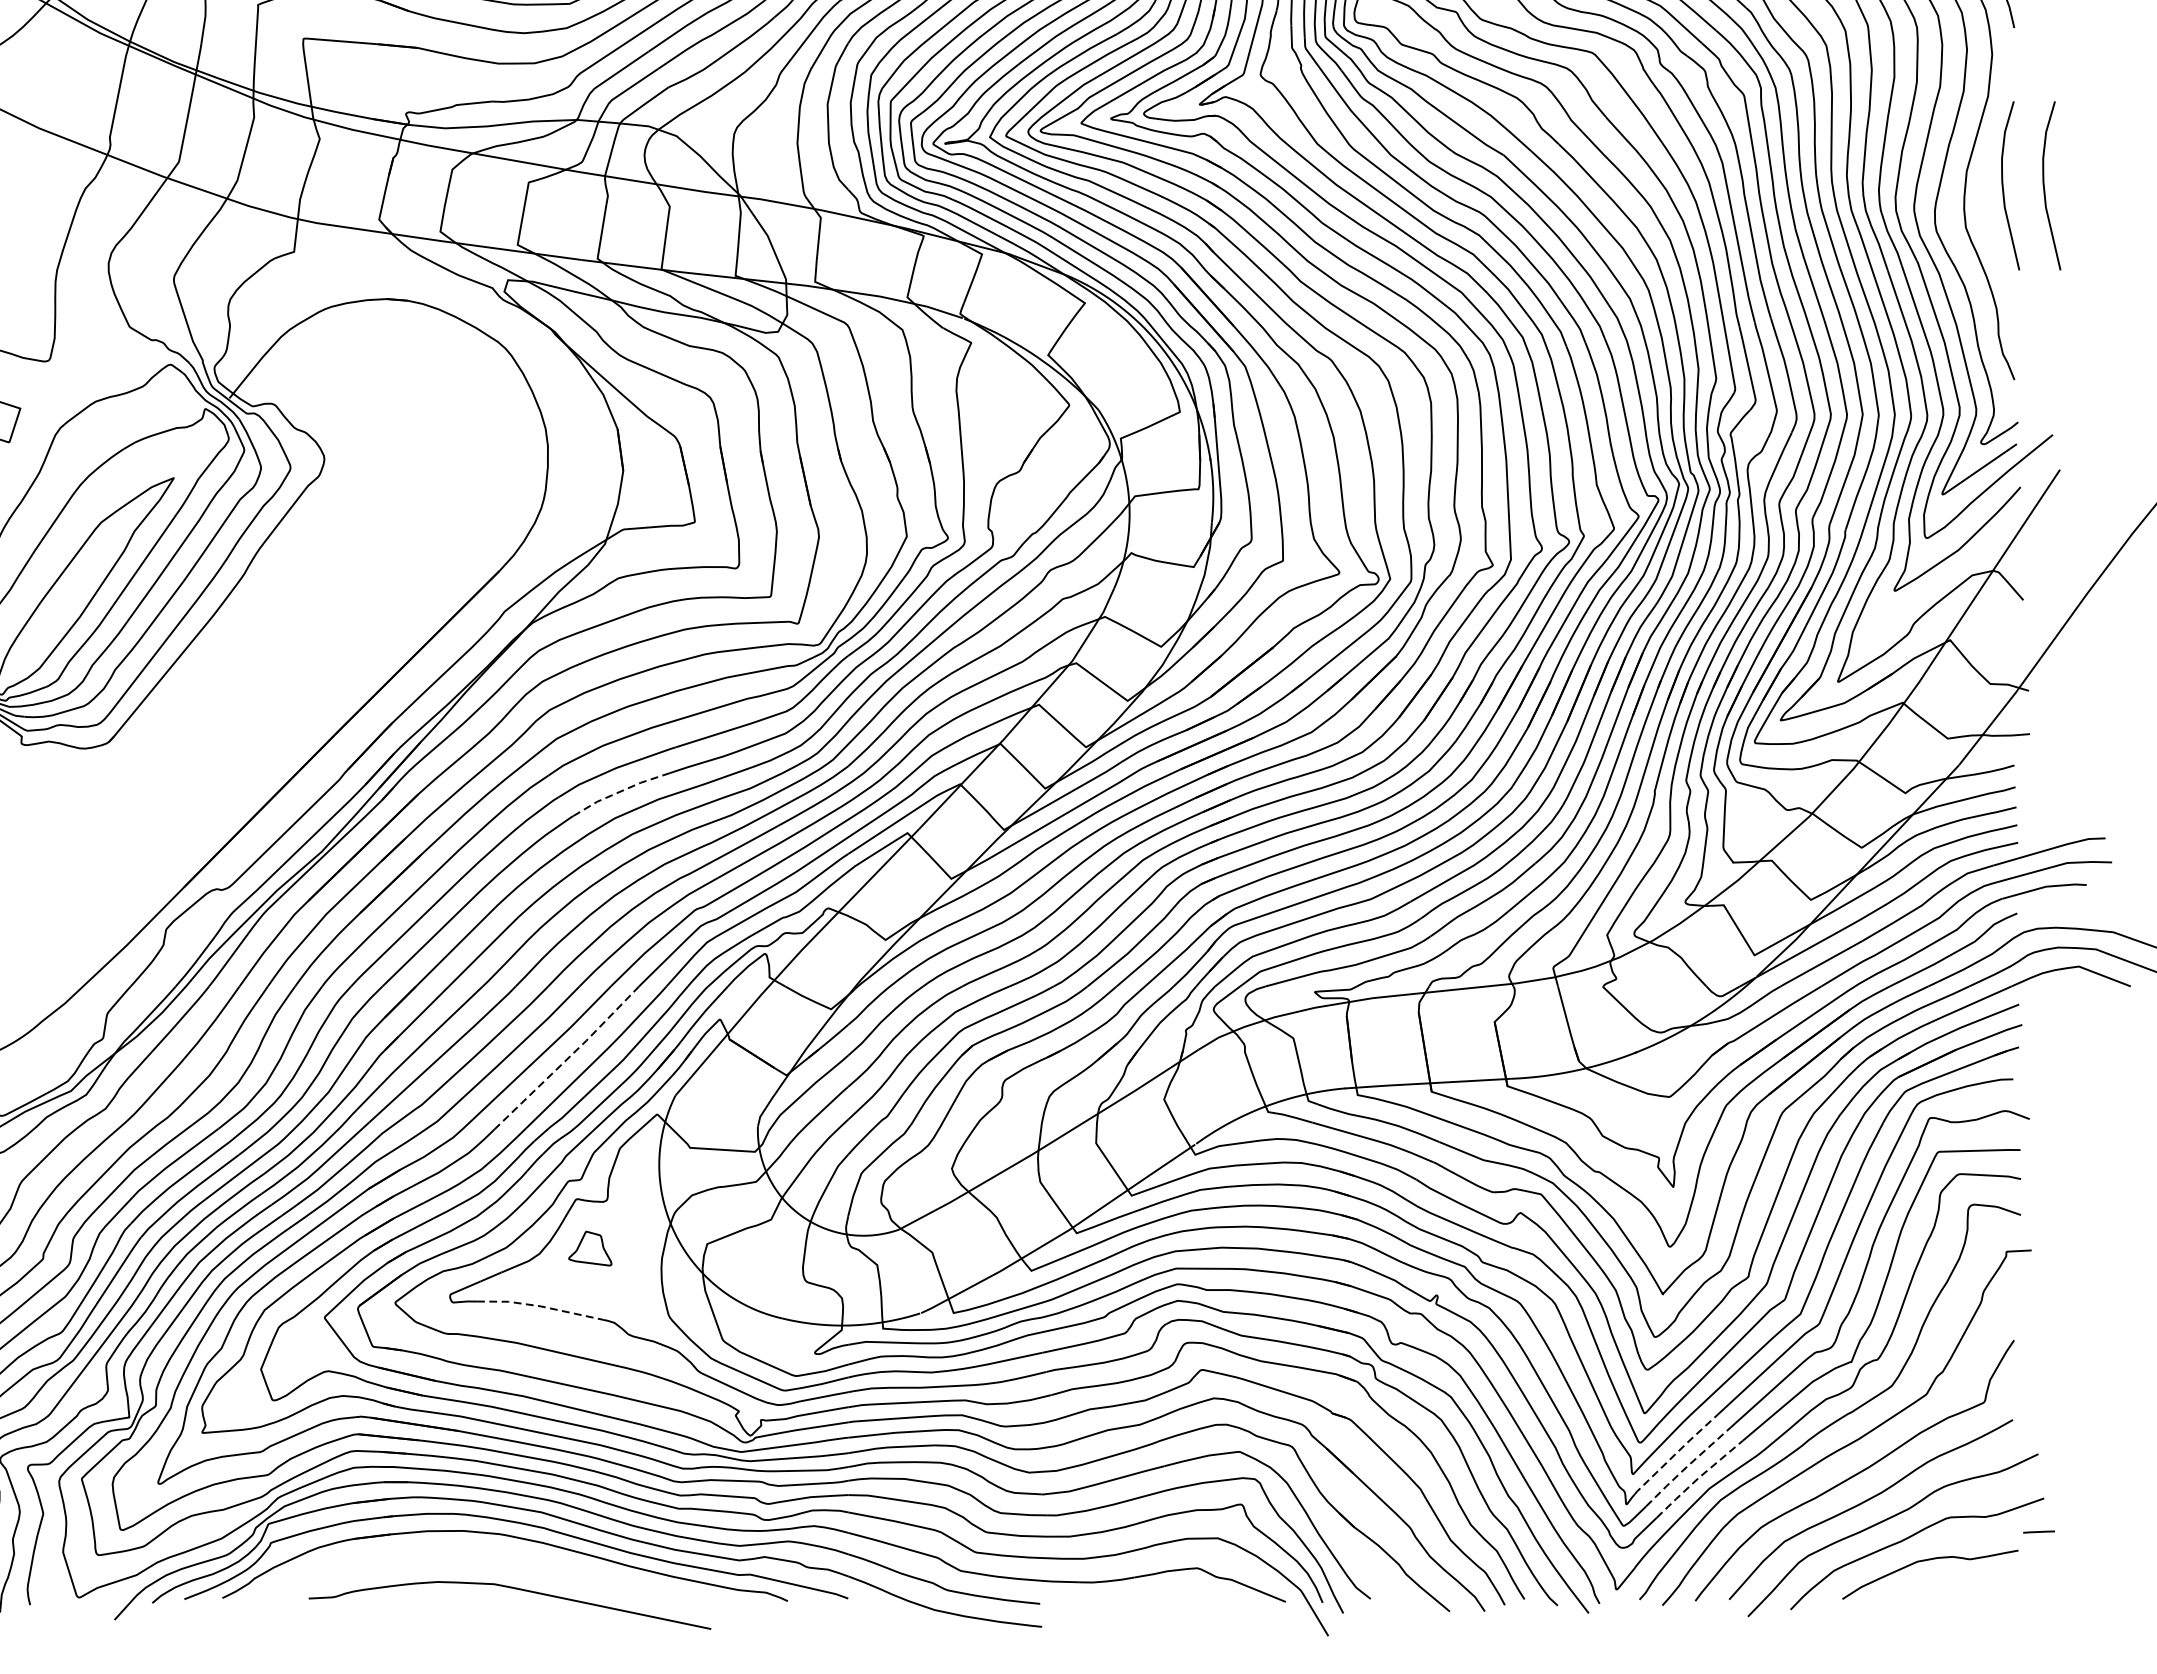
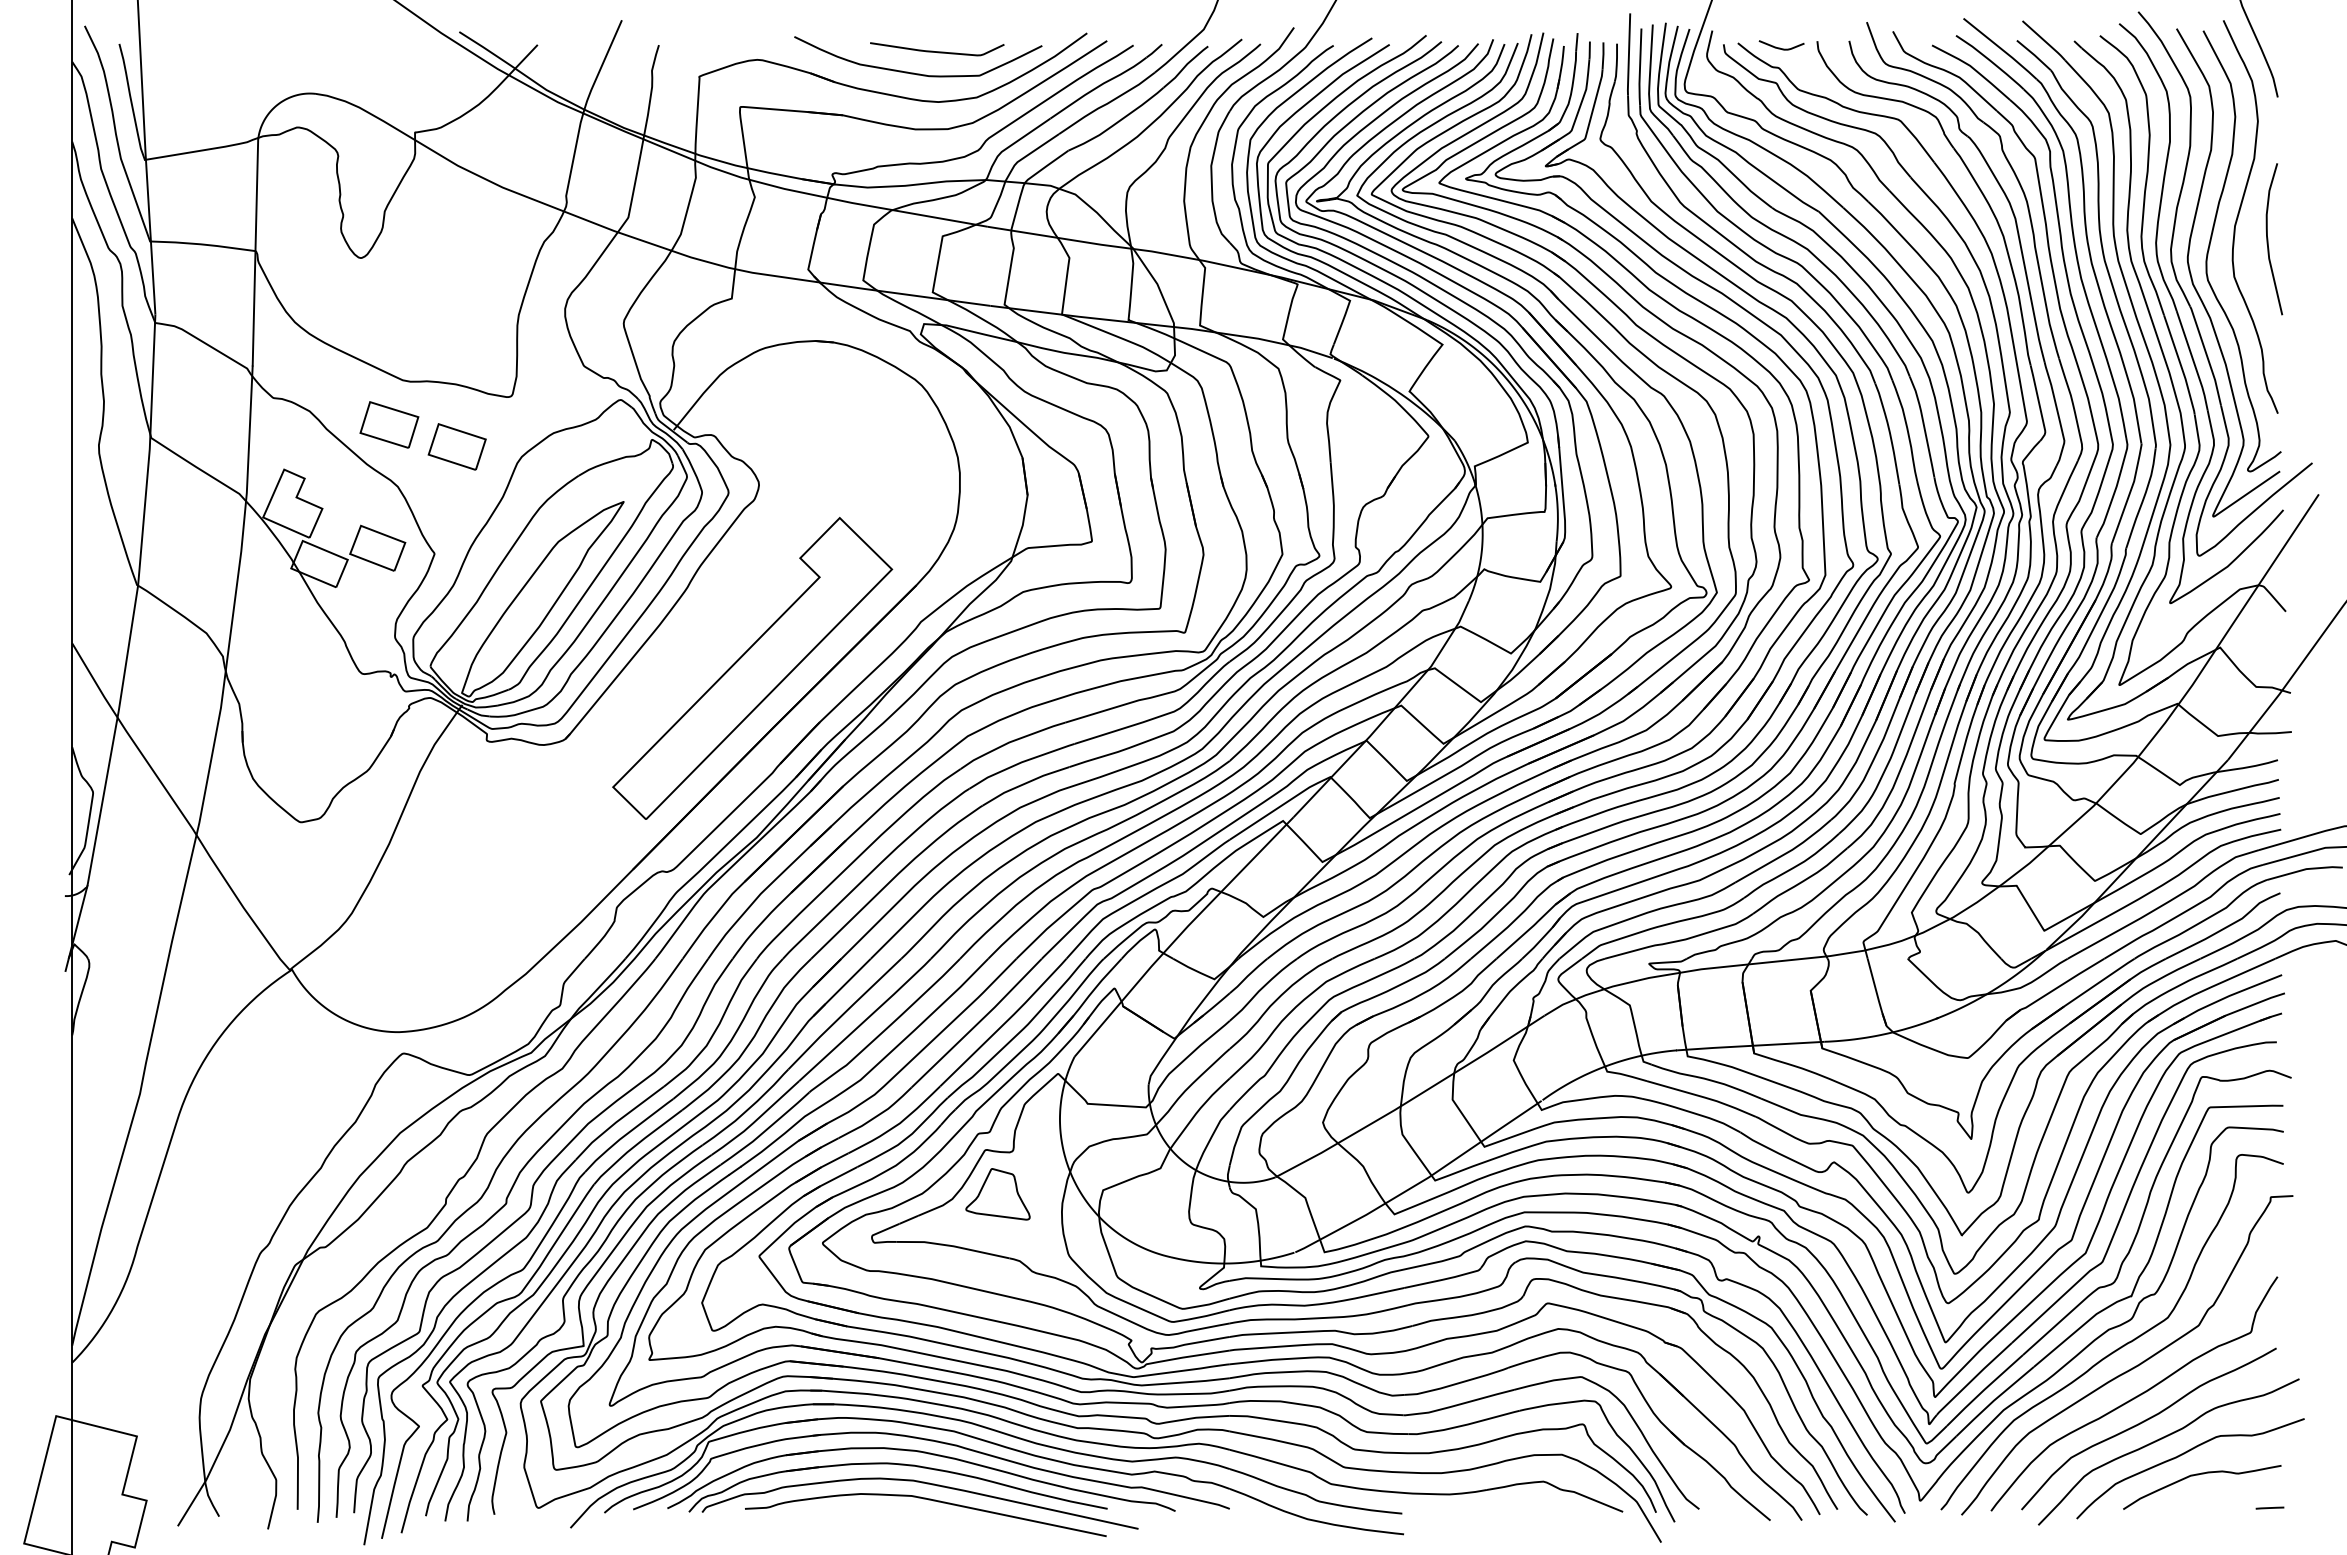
curve: (2045, 186) -> (2305, 239), removed
part: (317, 663) -> (752, 668), added
line: (620, 791) -> (1025, 783), dashed -> solid
line: (567, 1058) -> (977, 1023), dashed -> solid
part: (589, 1248) -> (997, 1194), size x1.67
line: (540, 1306) -> (953, 1246), dashed -> solid
line: (1675, 1453) -> (1973, 1378), dashed -> solid
line: (1687, 1465) -> (1984, 1389), dashed -> solid
line: (1698, 1477) -> (1993, 1400), dashed -> solid
line: (2038, 1531) -> (2269, 1507), moved
part: (499, 1569) -> (916, 1482), added

